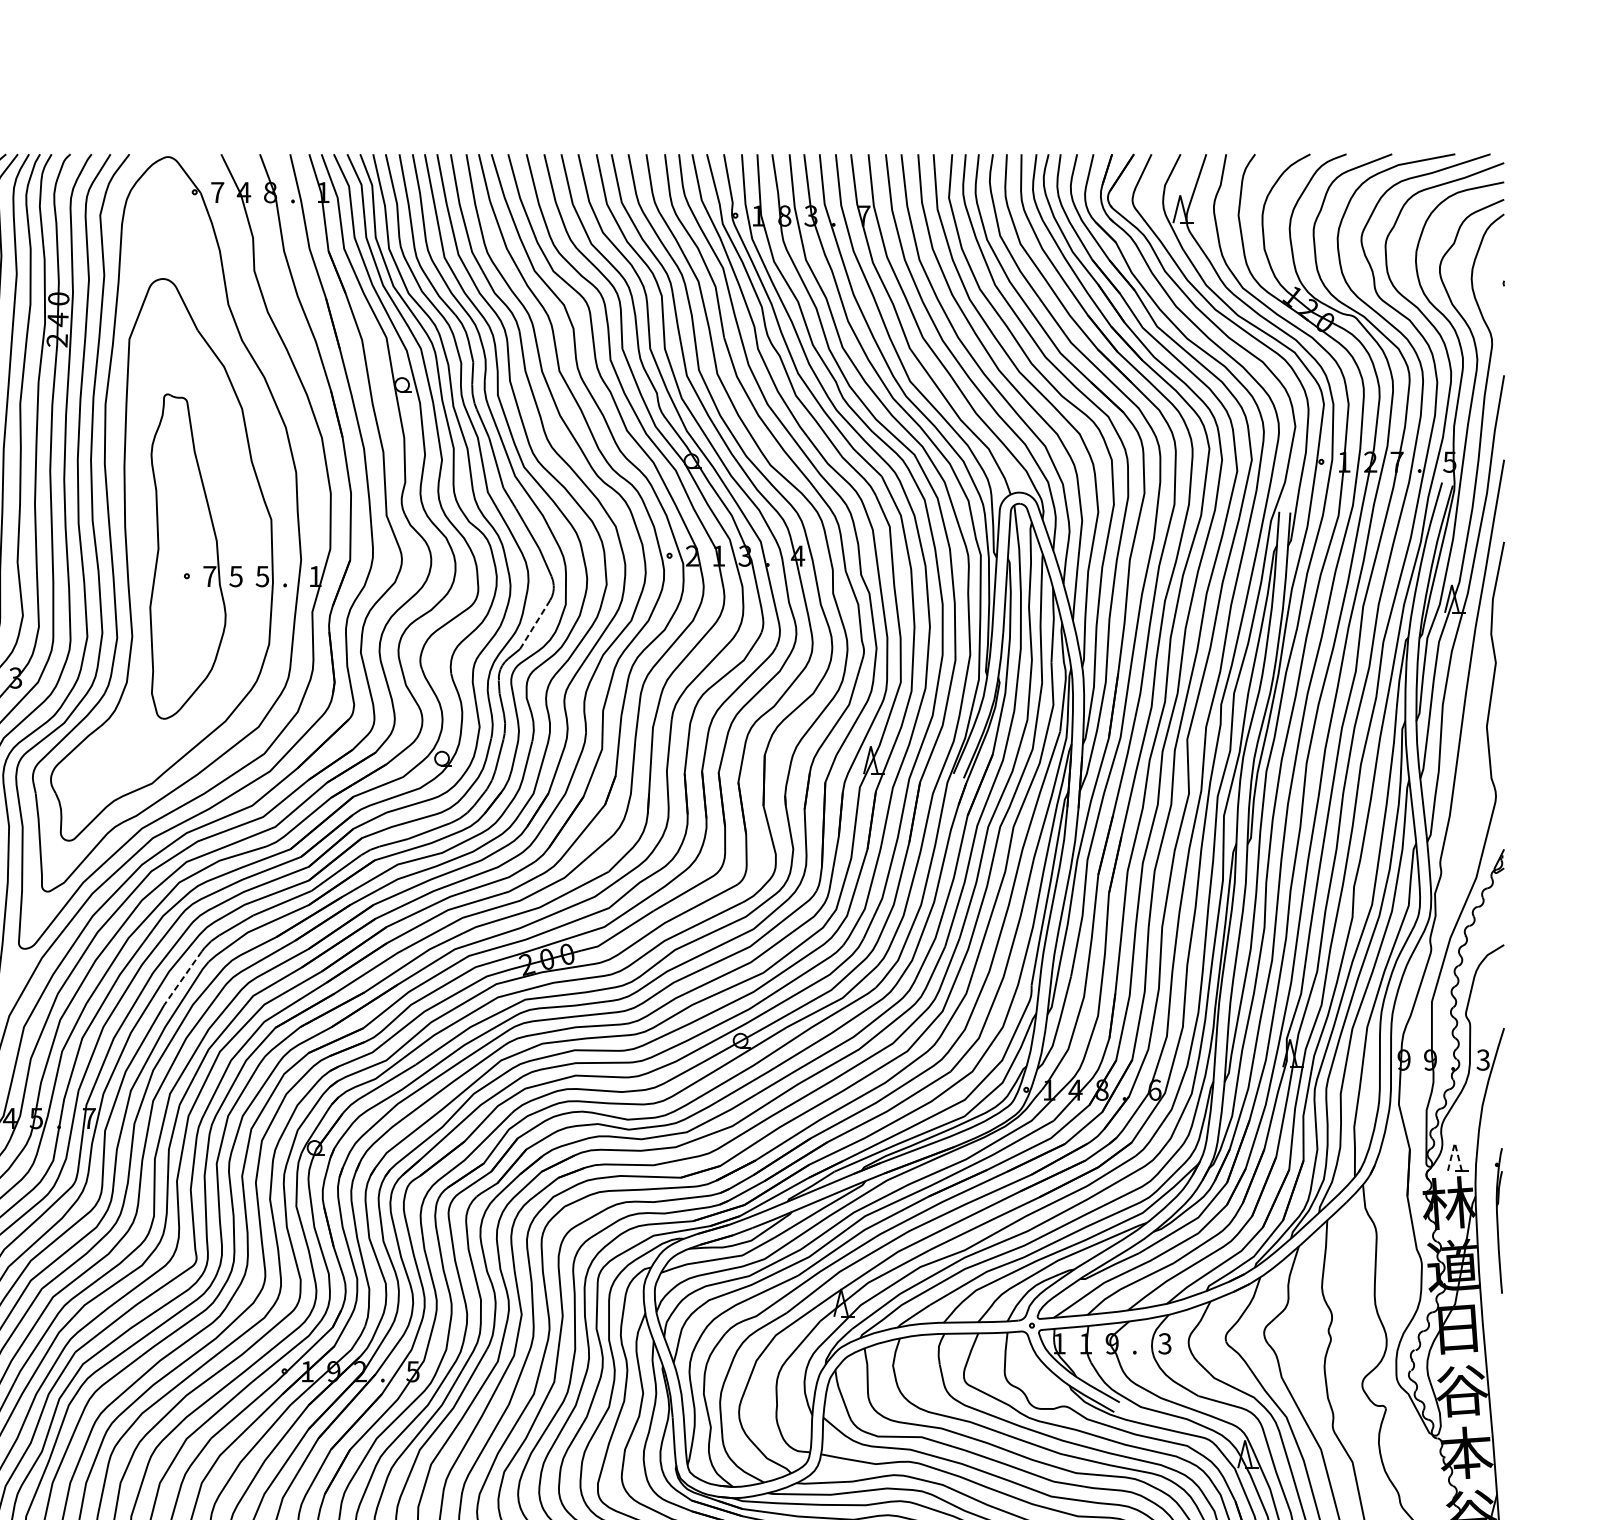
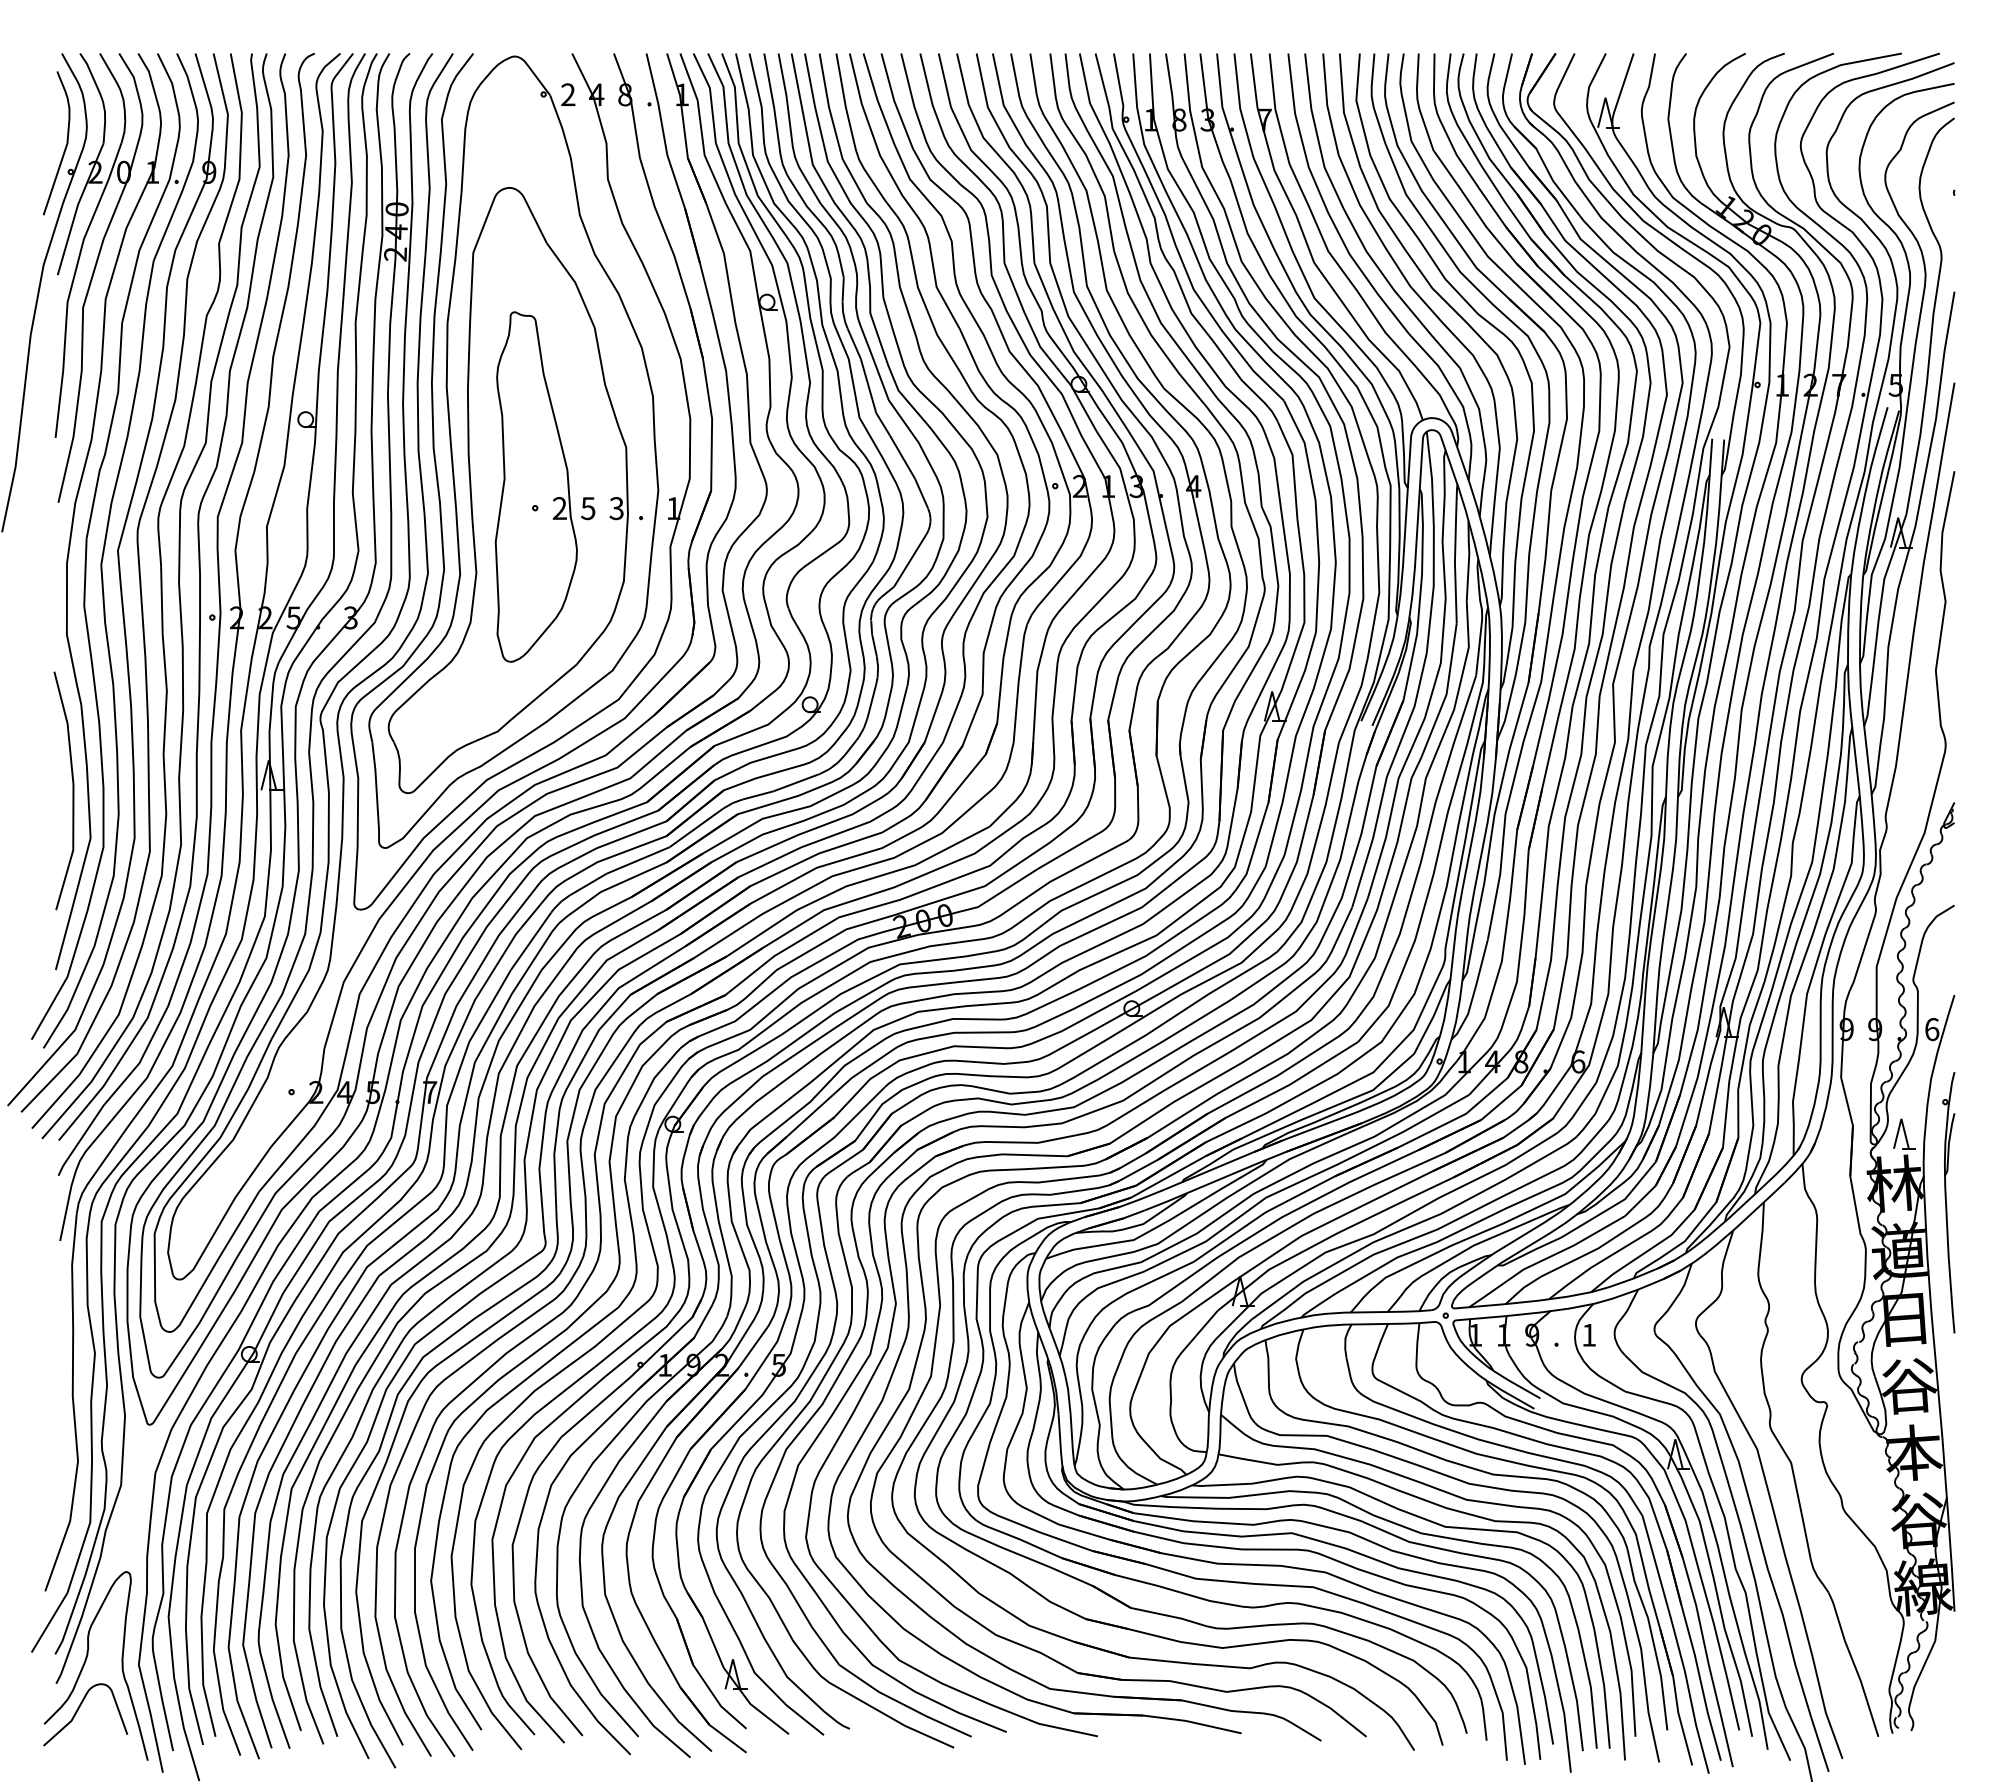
text: (217, 192) -> (568, 94), 7 -> 2
text: (209, 576) -> (559, 508), 7 -> 2
text: (262, 576) -> (616, 508), 5 -> 3
line: (535, 624) -> (910, 560), dashed -> solid
line: (182, 978) -> (530, 941), dashed -> solid
text: (1482, 1060) -> (1931, 1029), 3 -> 6
line: (1454, 1142) -> (1901, 1118), dashed -> solid
part: (1498, 1220) -> (1948, 1202), size x1.67
text: (1164, 1343) -> (1588, 1334), 3 -> 1

